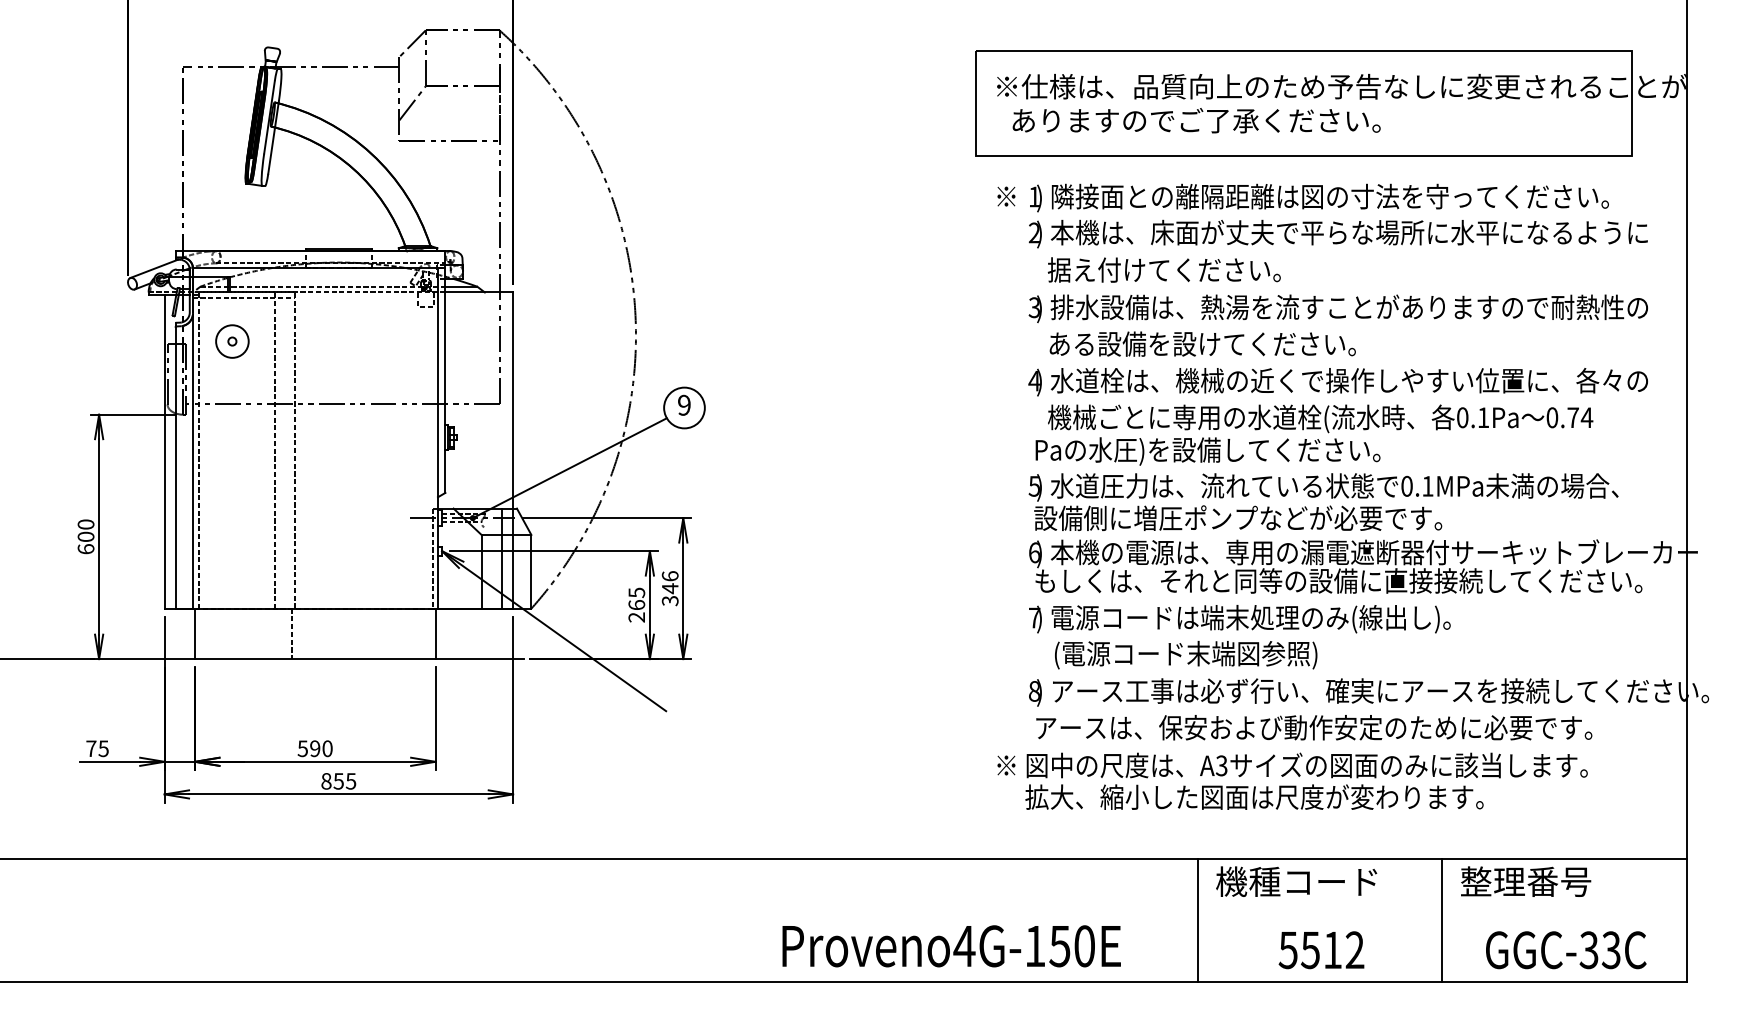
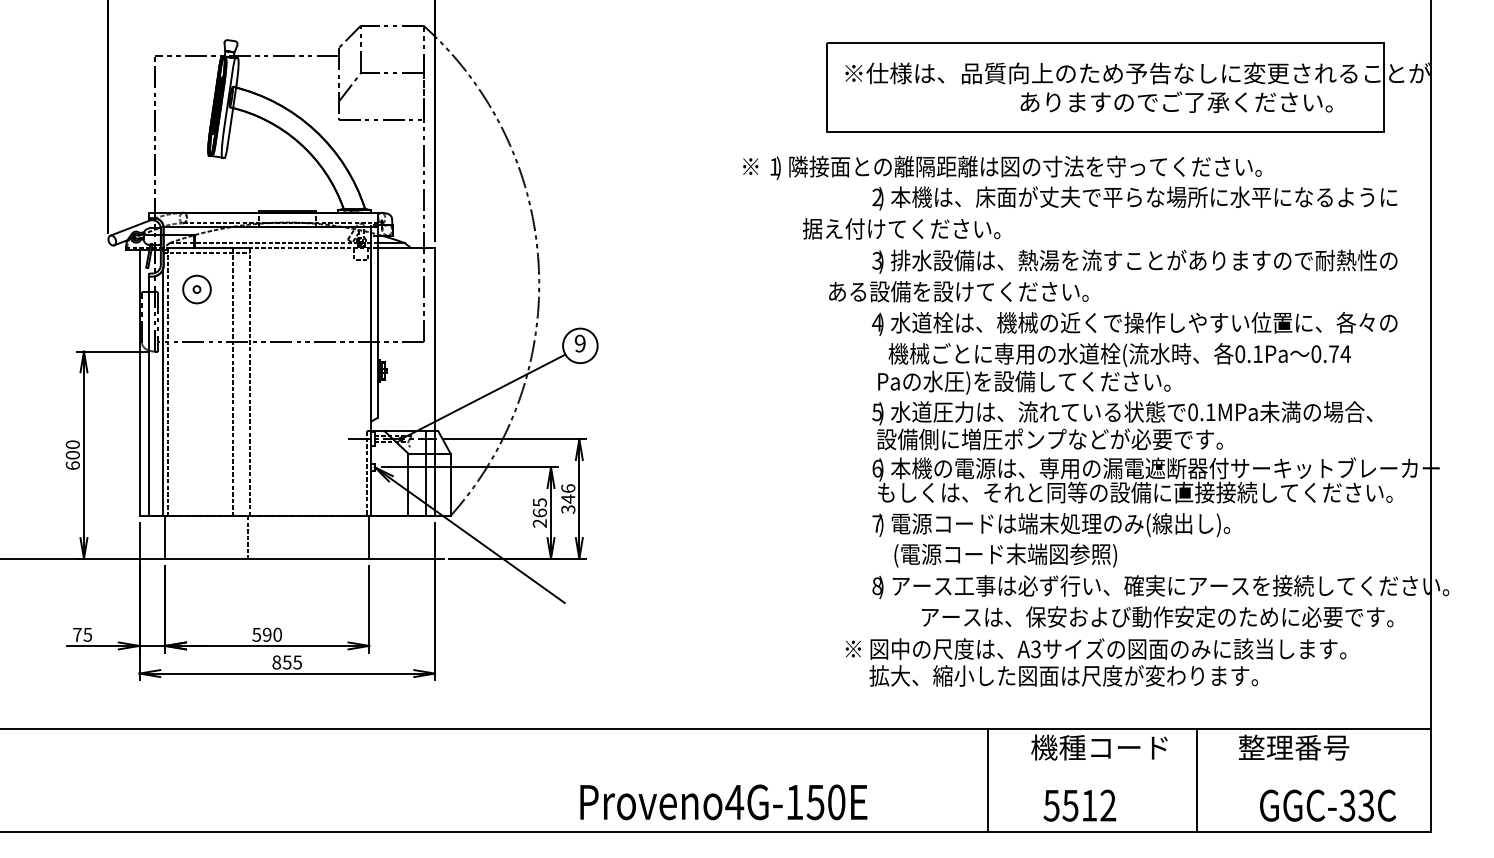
text: (1196, 120) -> (1176, 102), moved
text: (1302, 197) -> (1001, 167), moved
text: (1163, 269) -> (900, 228), moved
text: (1202, 343) -> (958, 291), moved
text: (1314, 727) -> (1157, 616), moved
line: (1197, 920) -> (987, 780), moved
line: (1442, 920) -> (1196, 780), moved
text: (951, 946) -> (723, 802), moved
text: (1321, 950) -> (1079, 805), moved

